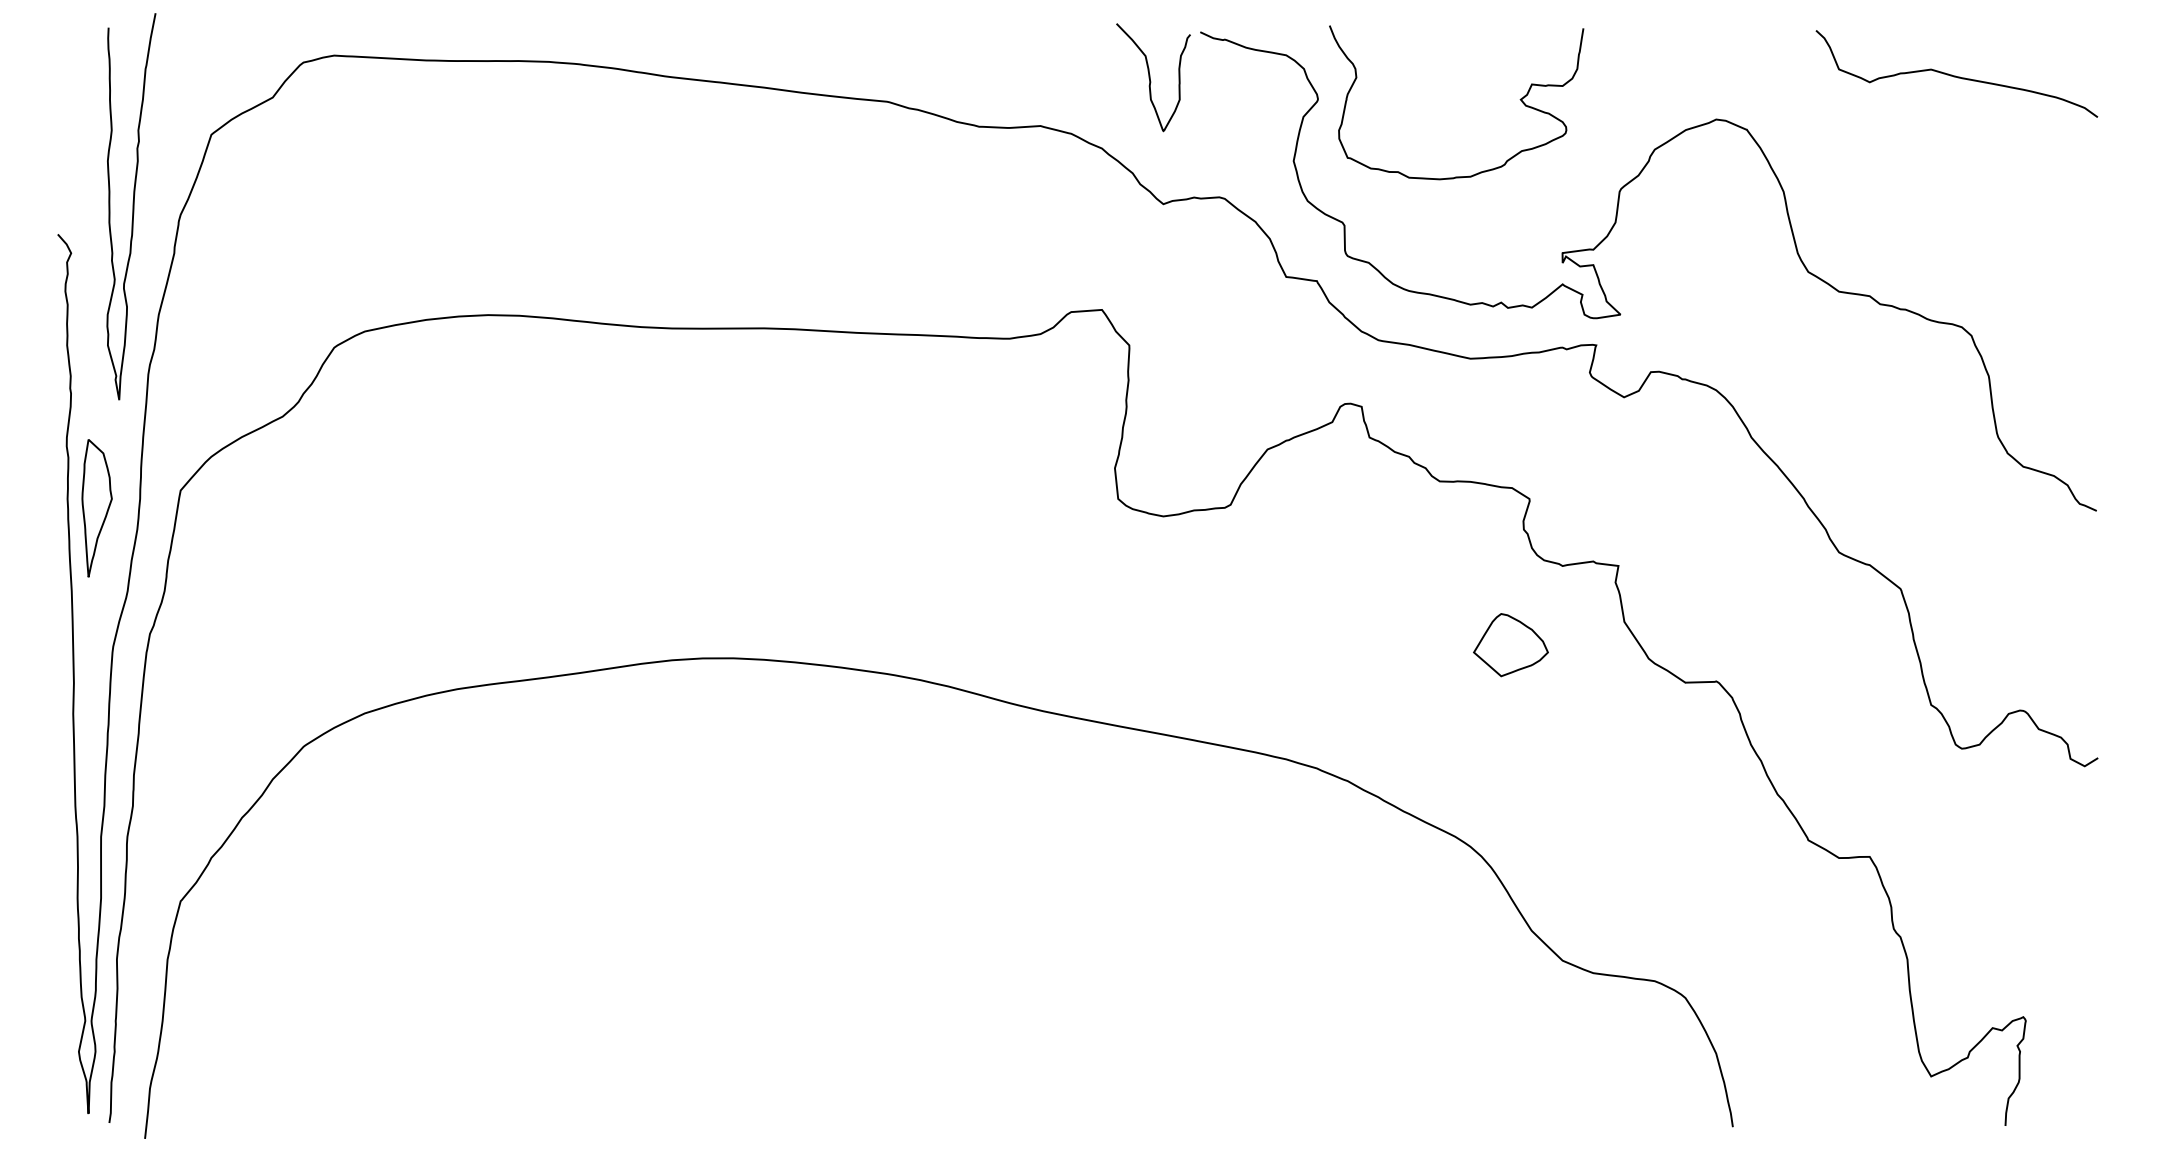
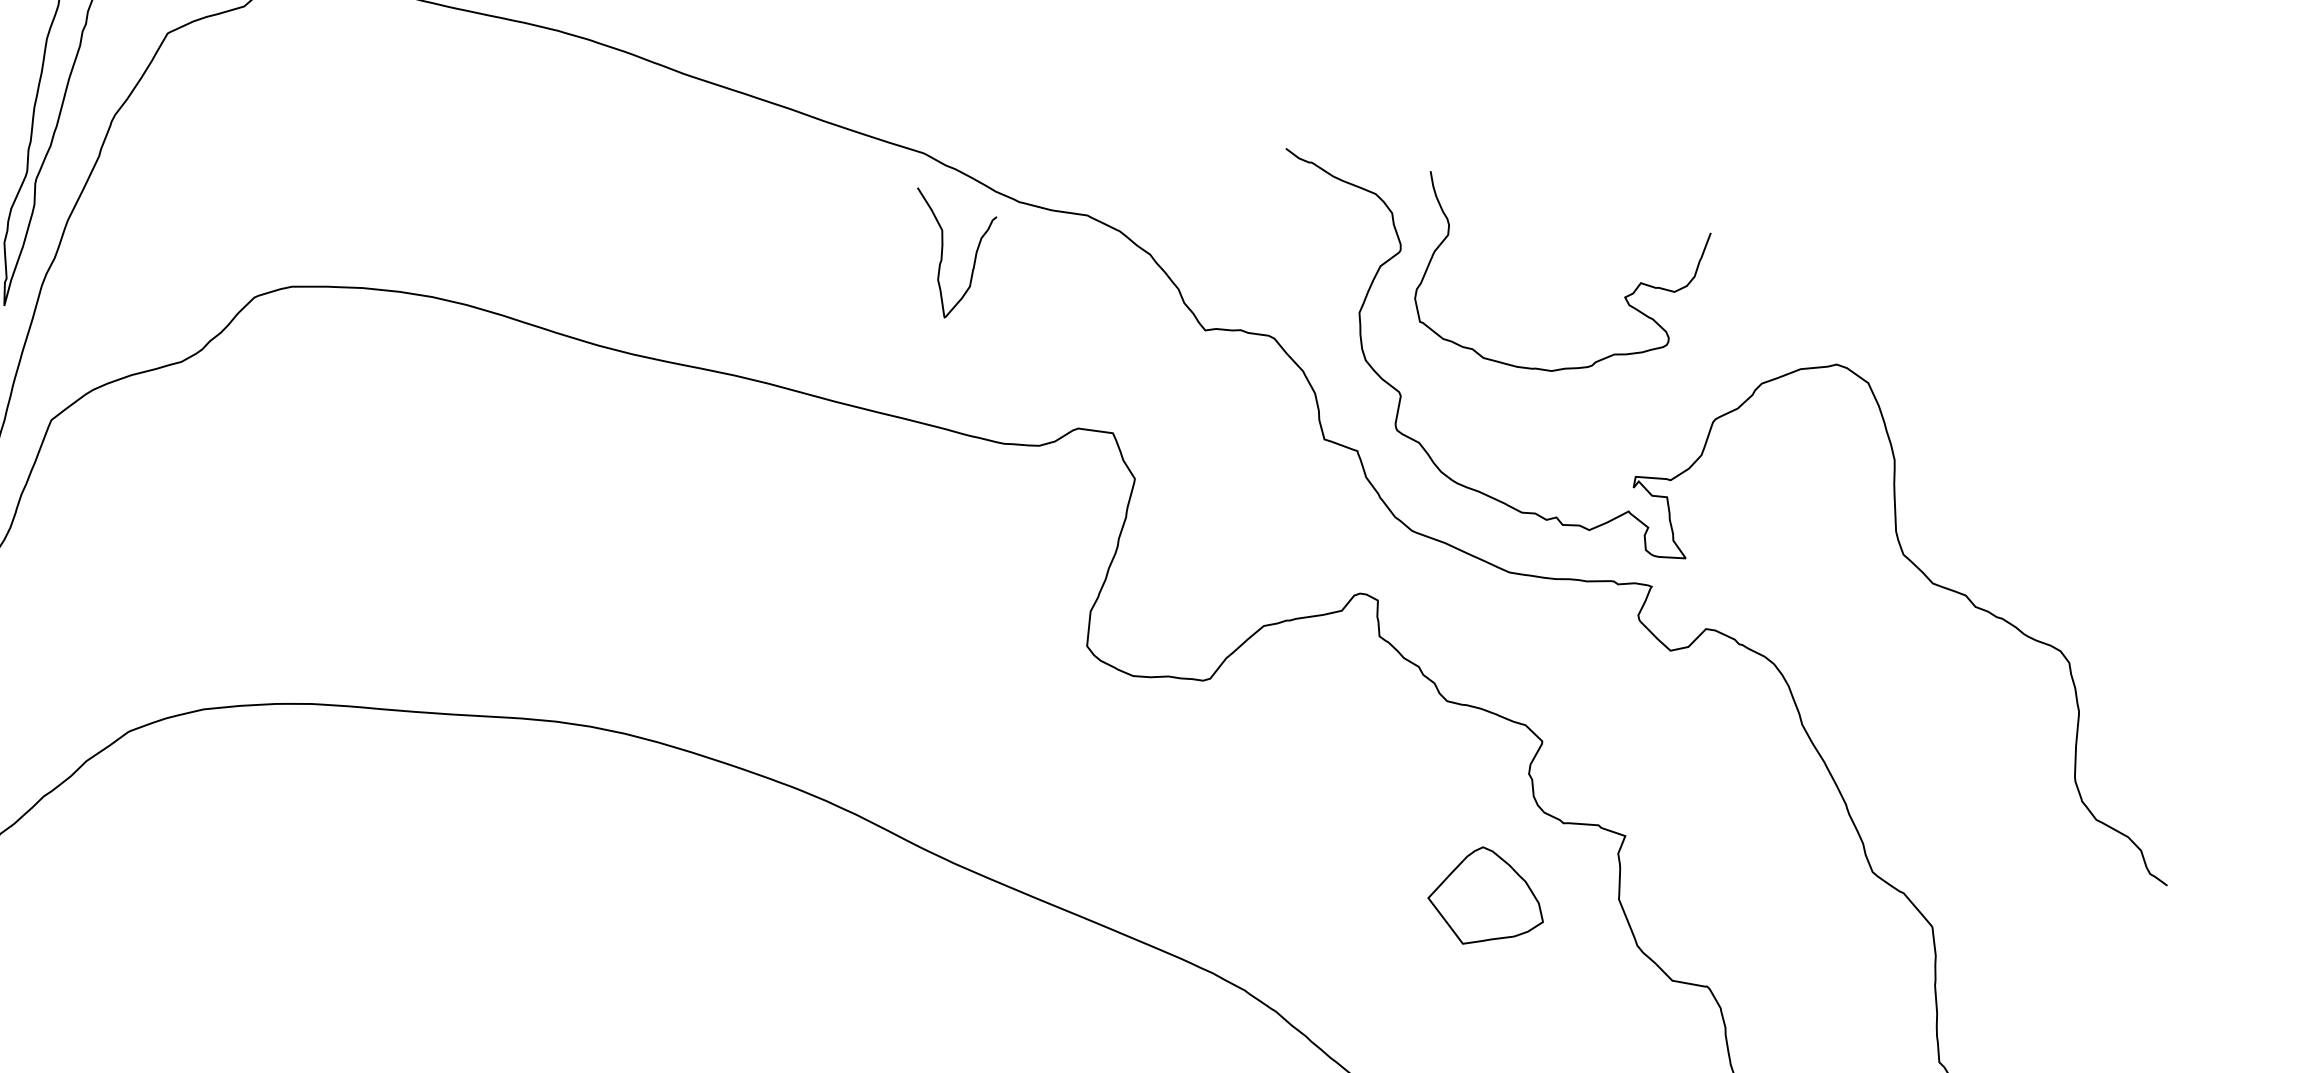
curve: (1955, 75) -> (2111, 371), removed
curve: (1150, 77) -> (942, 255), moved
part: (1510, 645) -> (1487, 899), size x1.4

